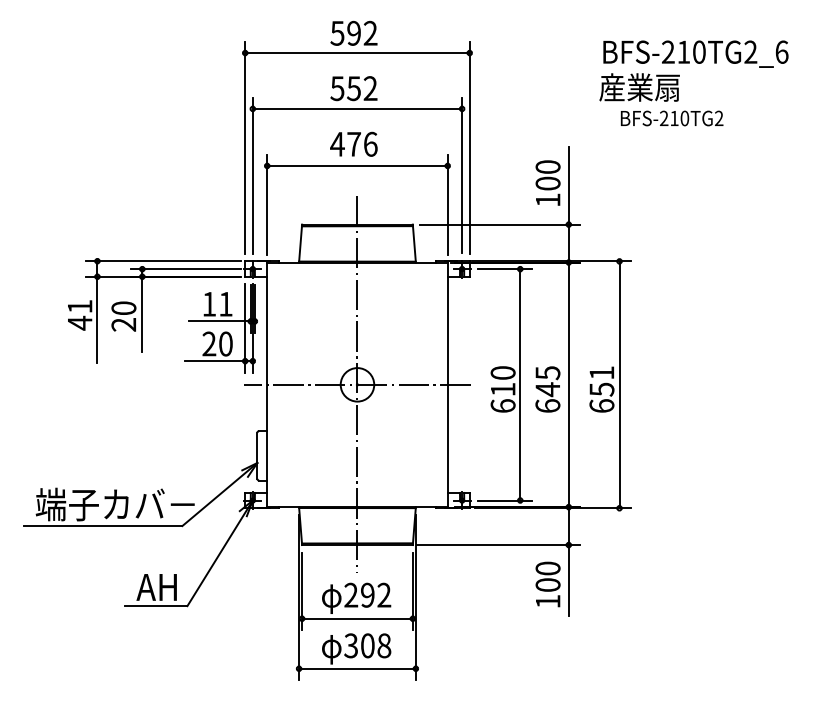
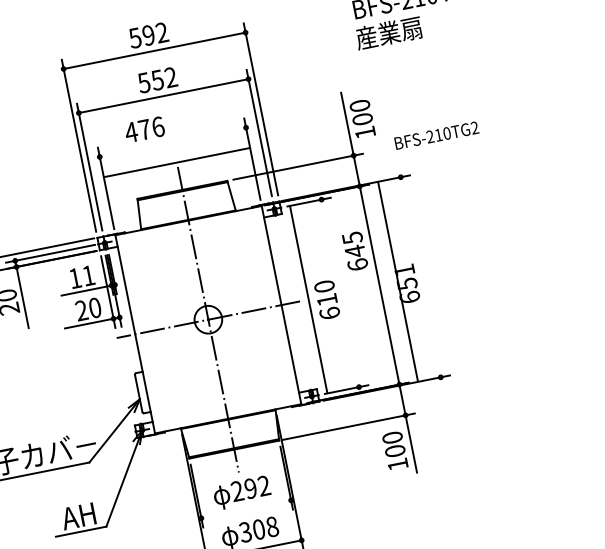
text: (672, 118) -> (437, 135), moved
text: (353, 143) -> (144, 129), moved
line: (356, 165) -> (176, 162), moved
text: (547, 182) -> (362, 118), moved
line: (520, 384) -> (308, 299), moved
line: (619, 384) -> (397, 281), moved
text: (547, 389) -> (354, 251), moved
line: (357, 618) -> (246, 509), removed

